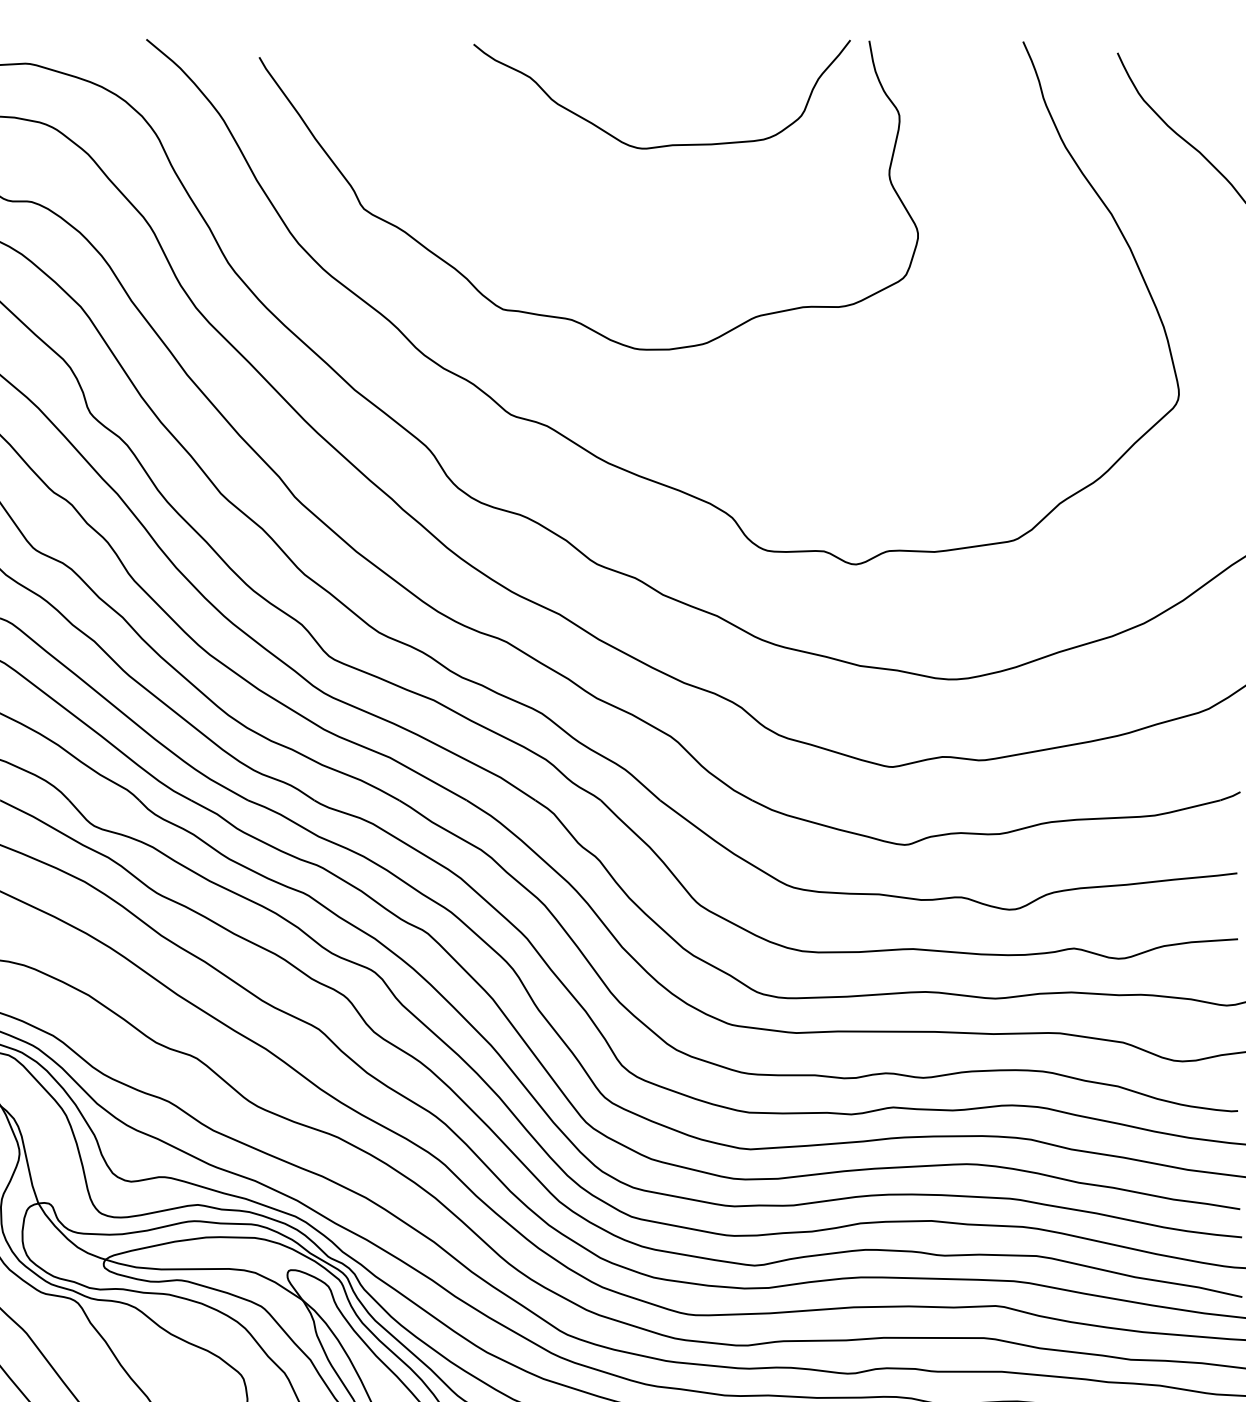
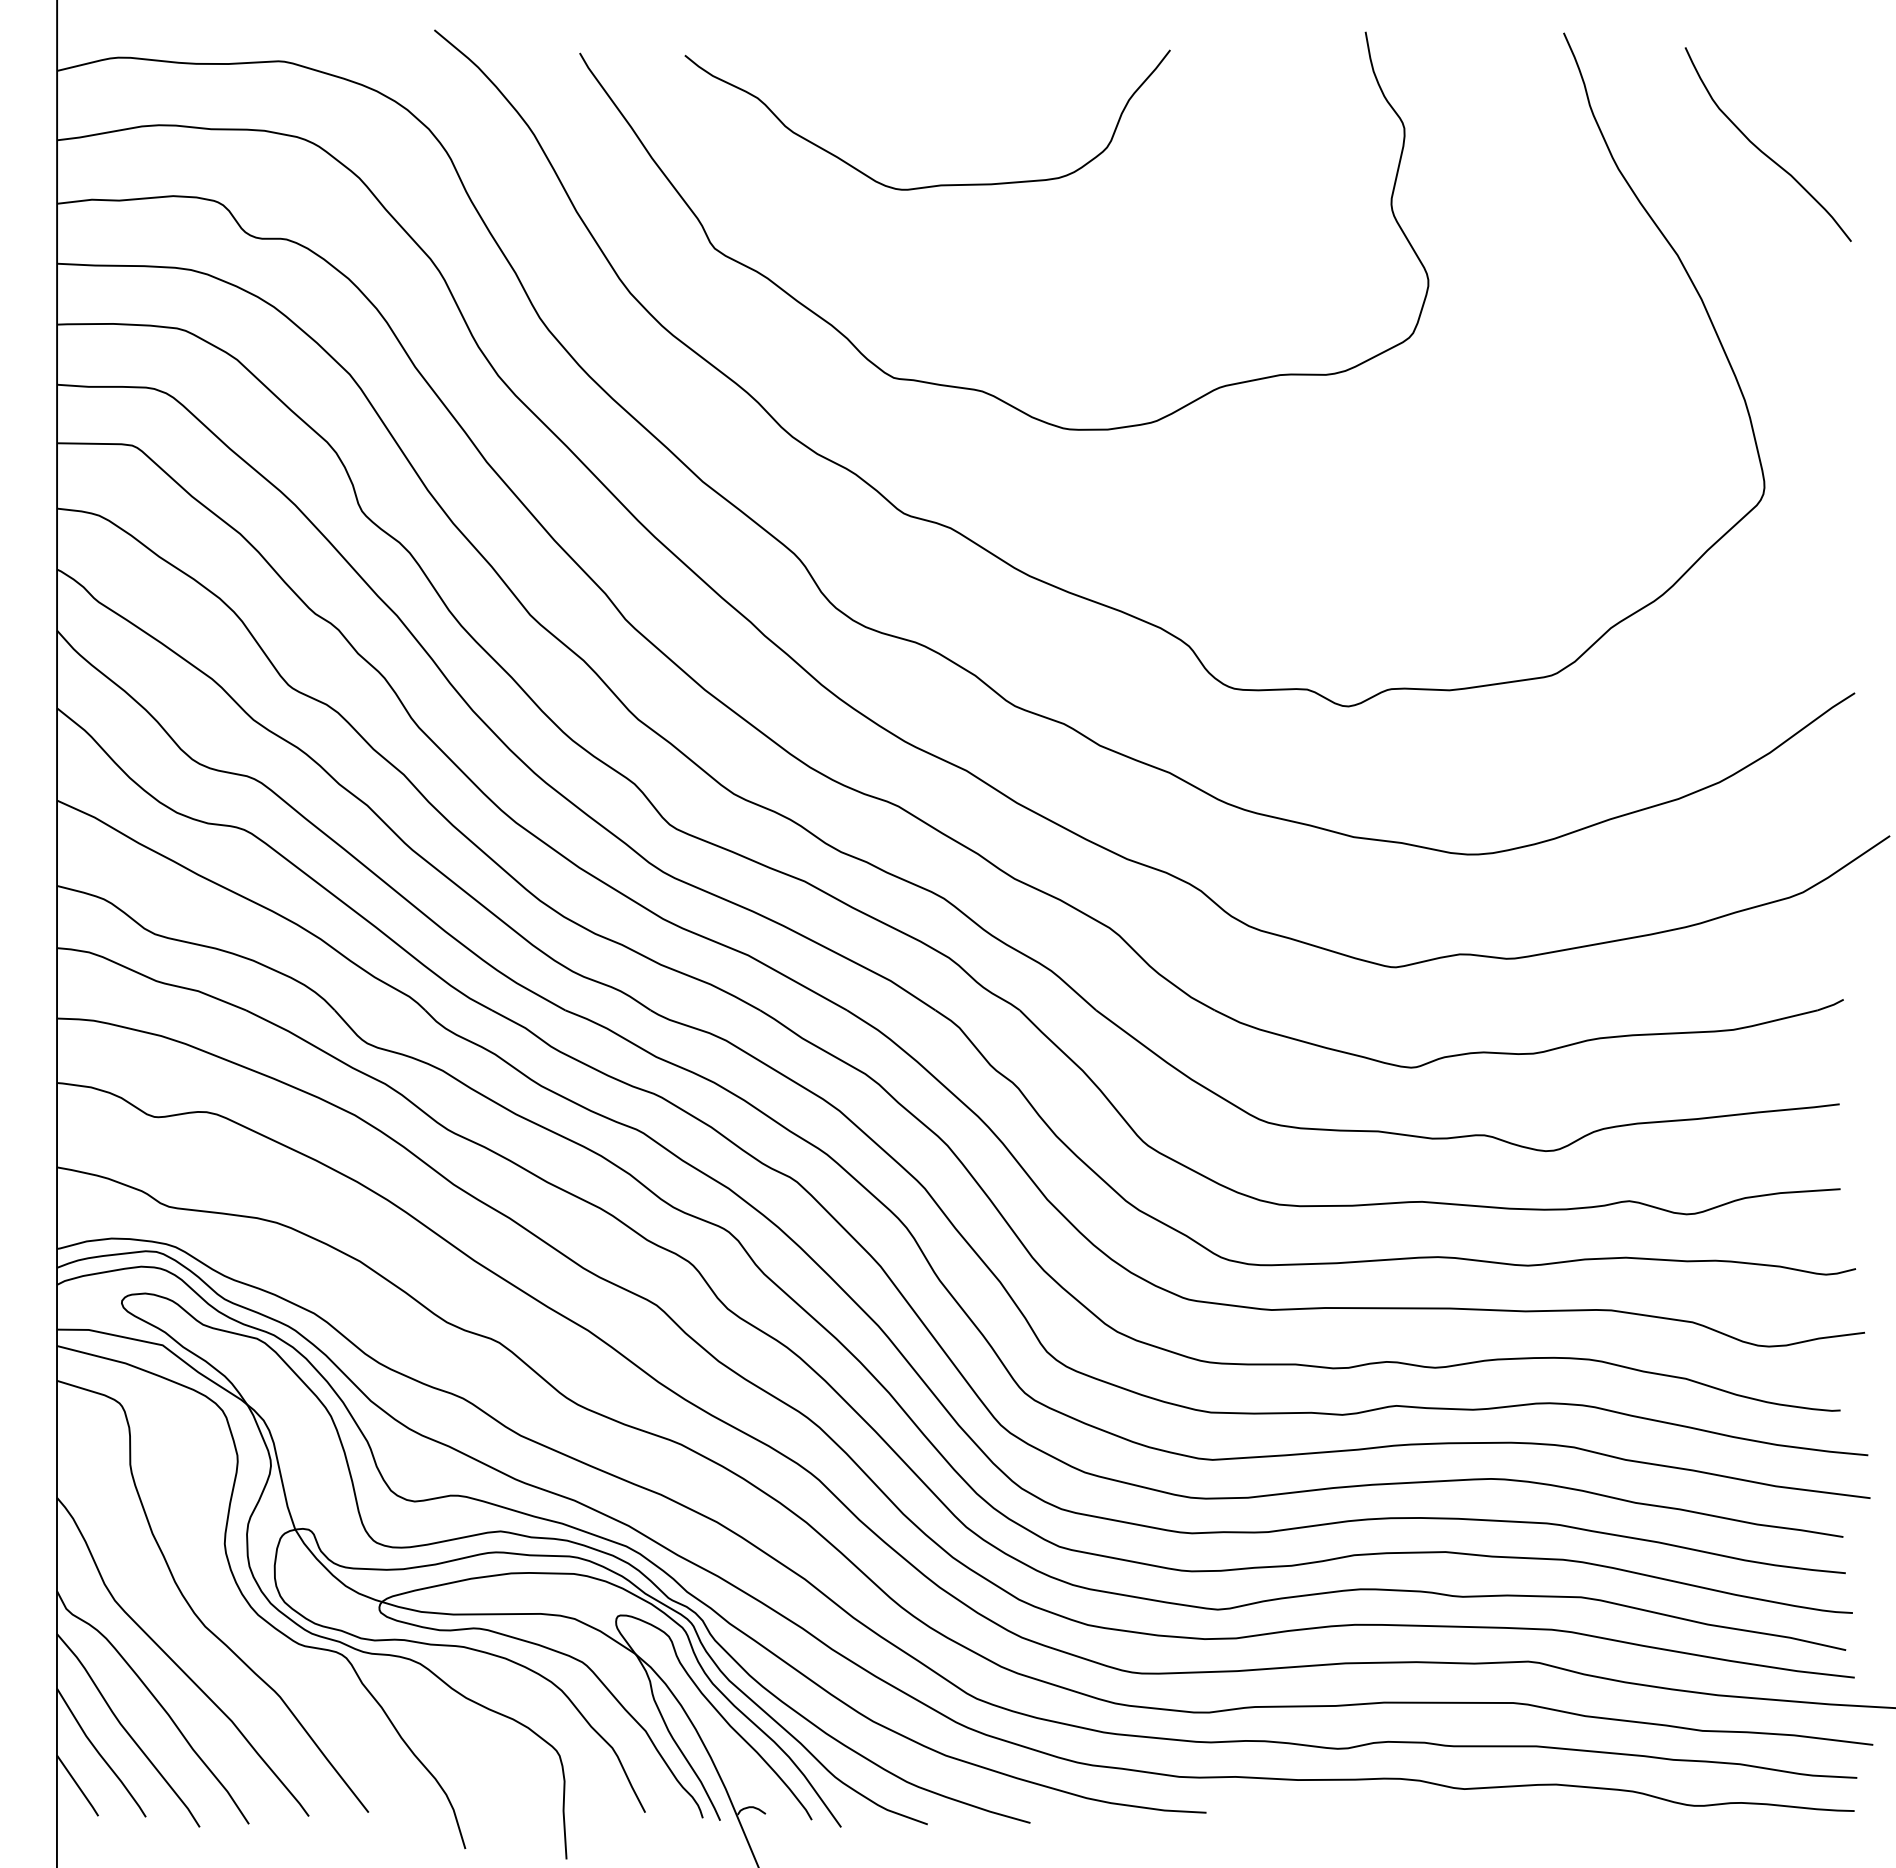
curve: (670, 144) -> (938, 184), moved

